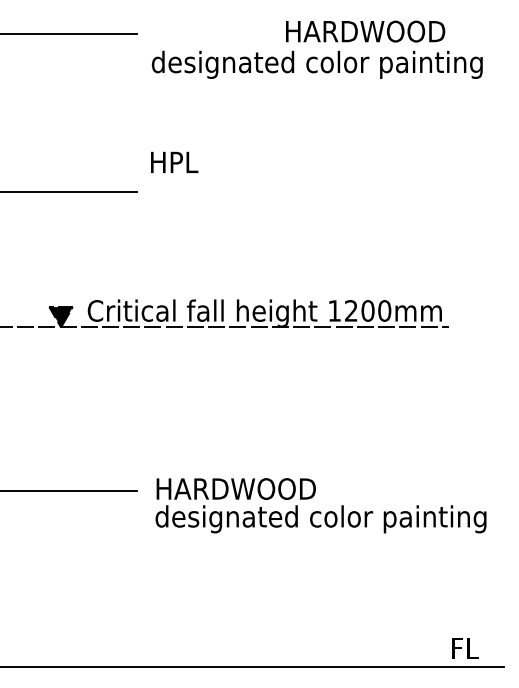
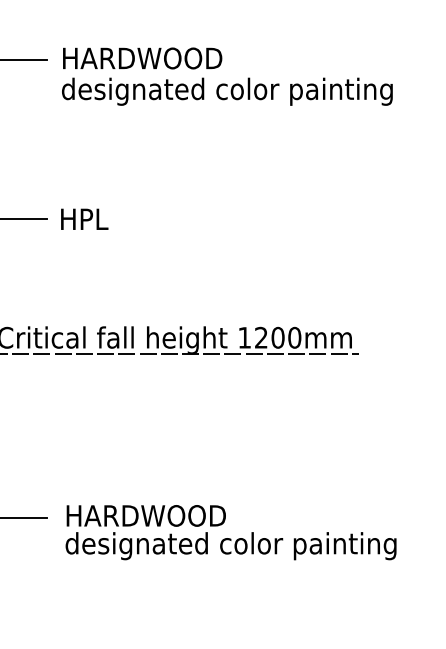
text: (365, 31) -> (142, 58), moved
text: (174, 161) -> (84, 218), moved

